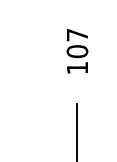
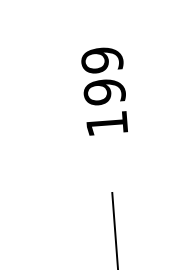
text: (77, 43) -> (103, 76), 107 -> 199

